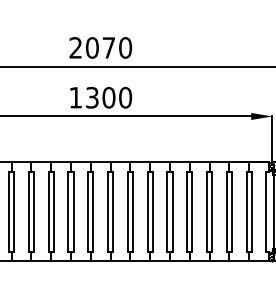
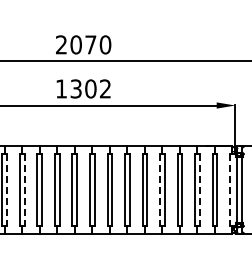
text: (125, 97) -> (105, 88), 1300 -> 1302
line: (14, 211) -> (7, 189), solid -> dashed
line: (33, 211) -> (24, 189), solid -> dashed
line: (187, 211) -> (160, 189), solid -> dashed
line: (231, 211) -> (199, 189), solid -> dashed
line: (266, 211) -> (230, 189), solid -> dashed

